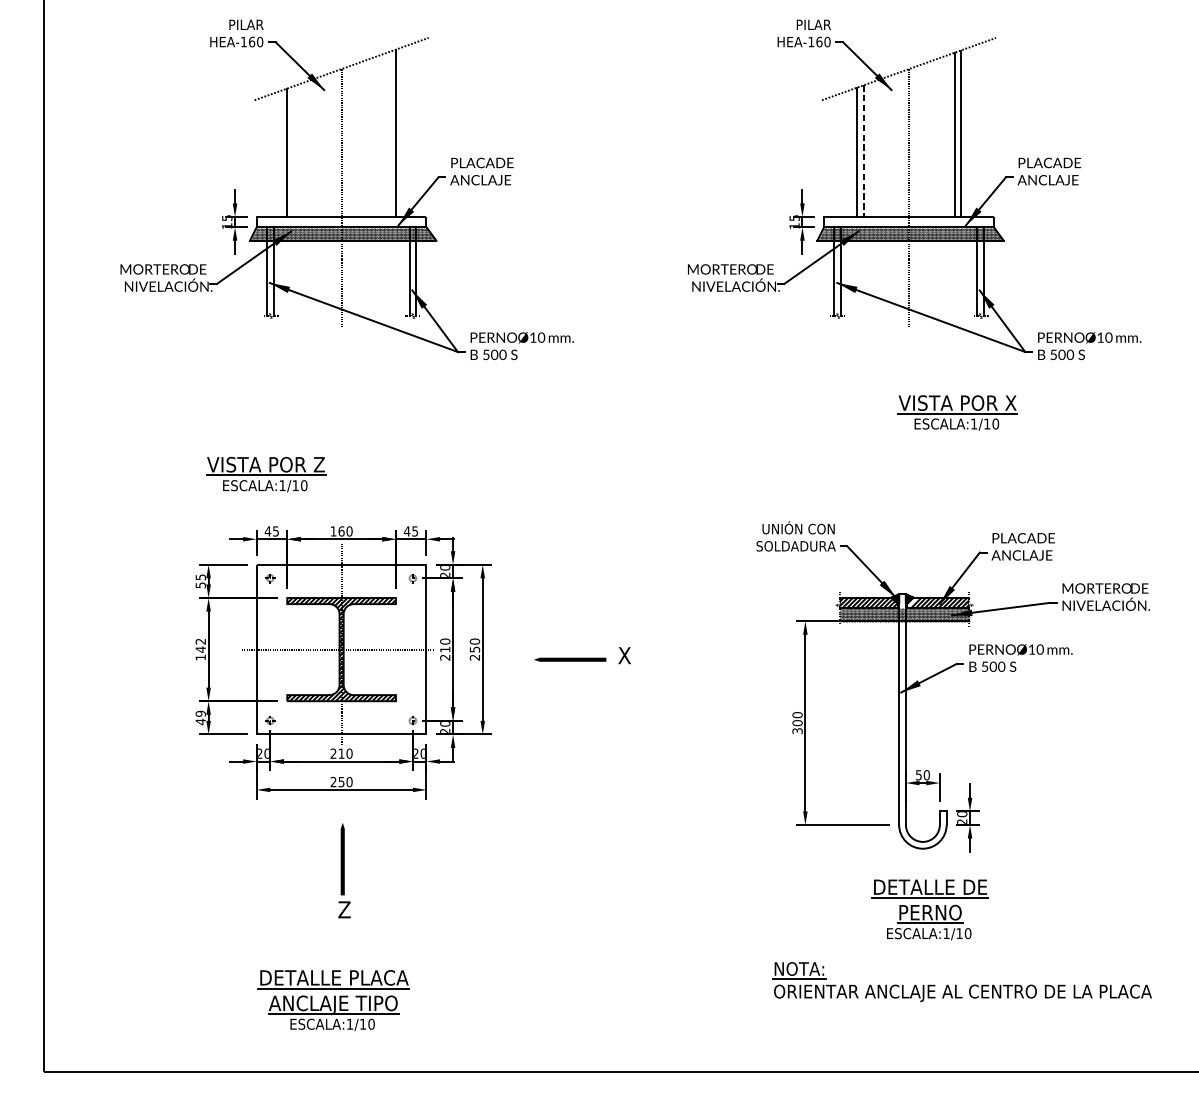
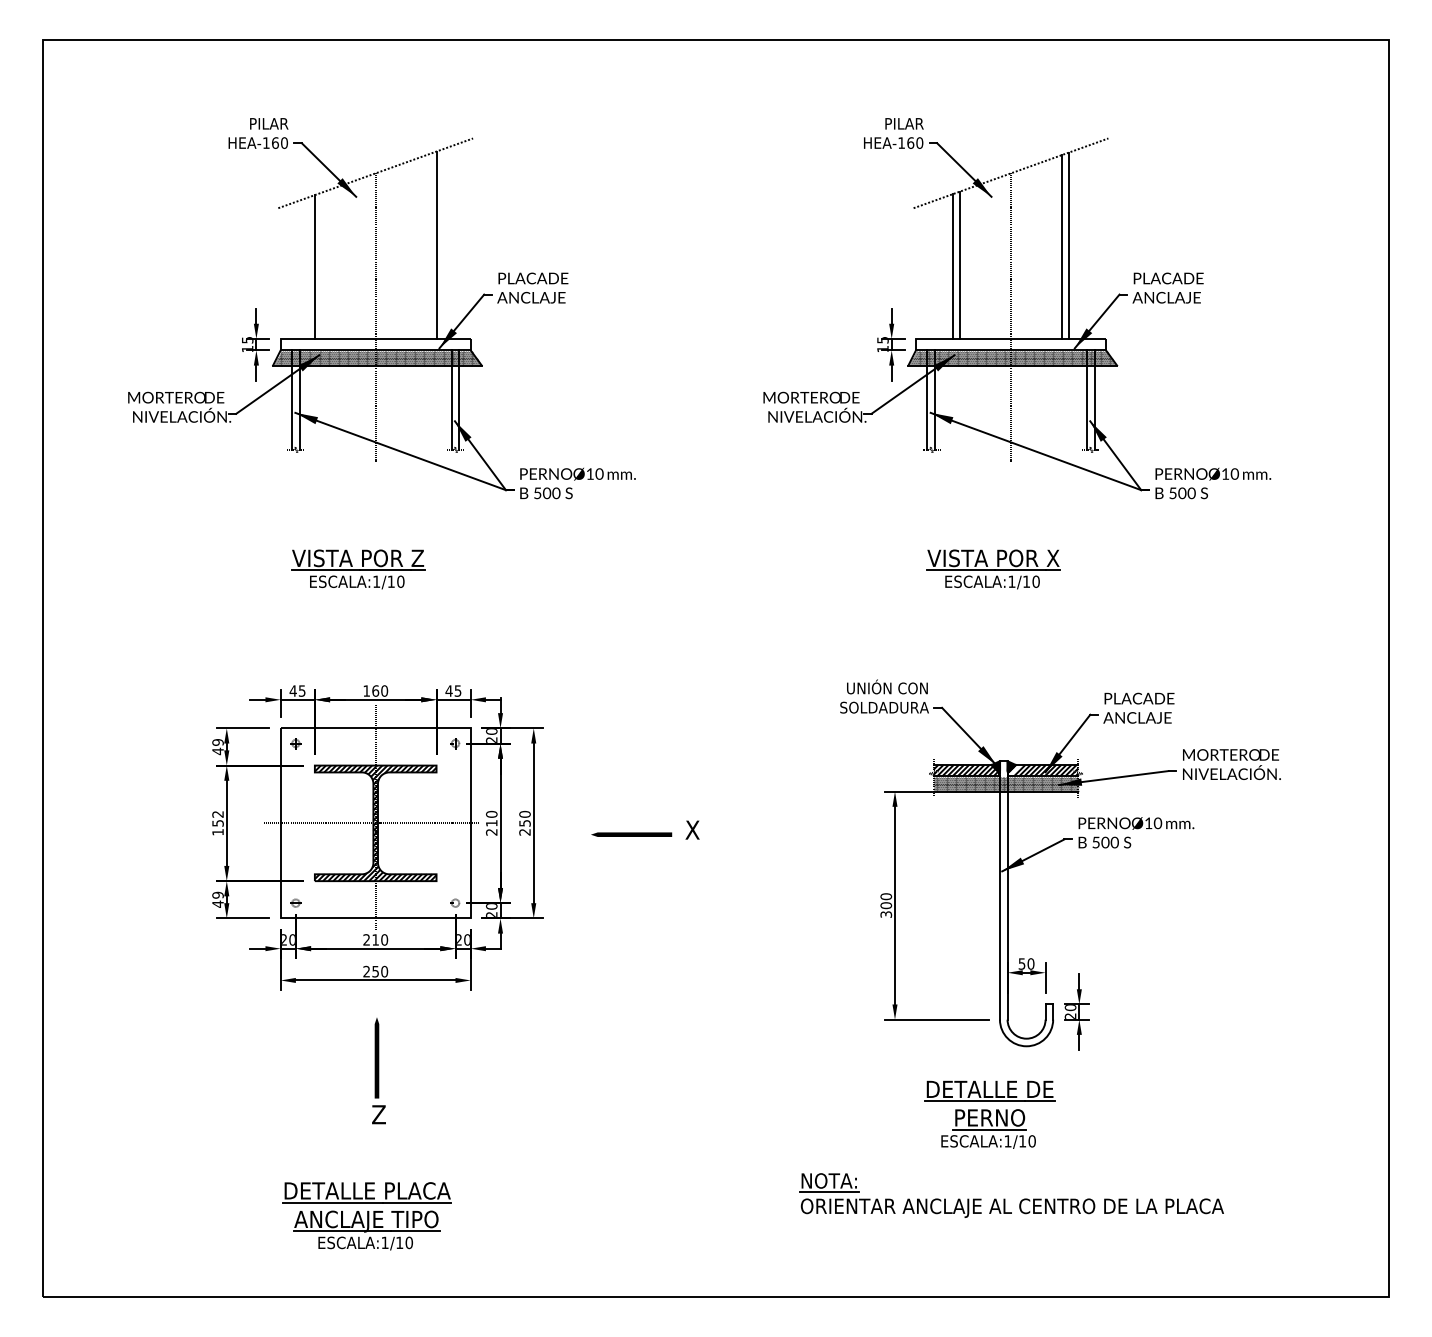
line: (863, 151) -> (960, 265), dashed -> solid
part: (957, 413) -> (993, 569), moved
part: (266, 474) -> (358, 569), moved
text: (200, 581) -> (217, 747), 55 -> 49
text: (200, 649) -> (217, 823), 142 -> 152
part: (929, 909) -> (989, 1114), moved
part: (956, 985) -> (1005, 1199), moved

